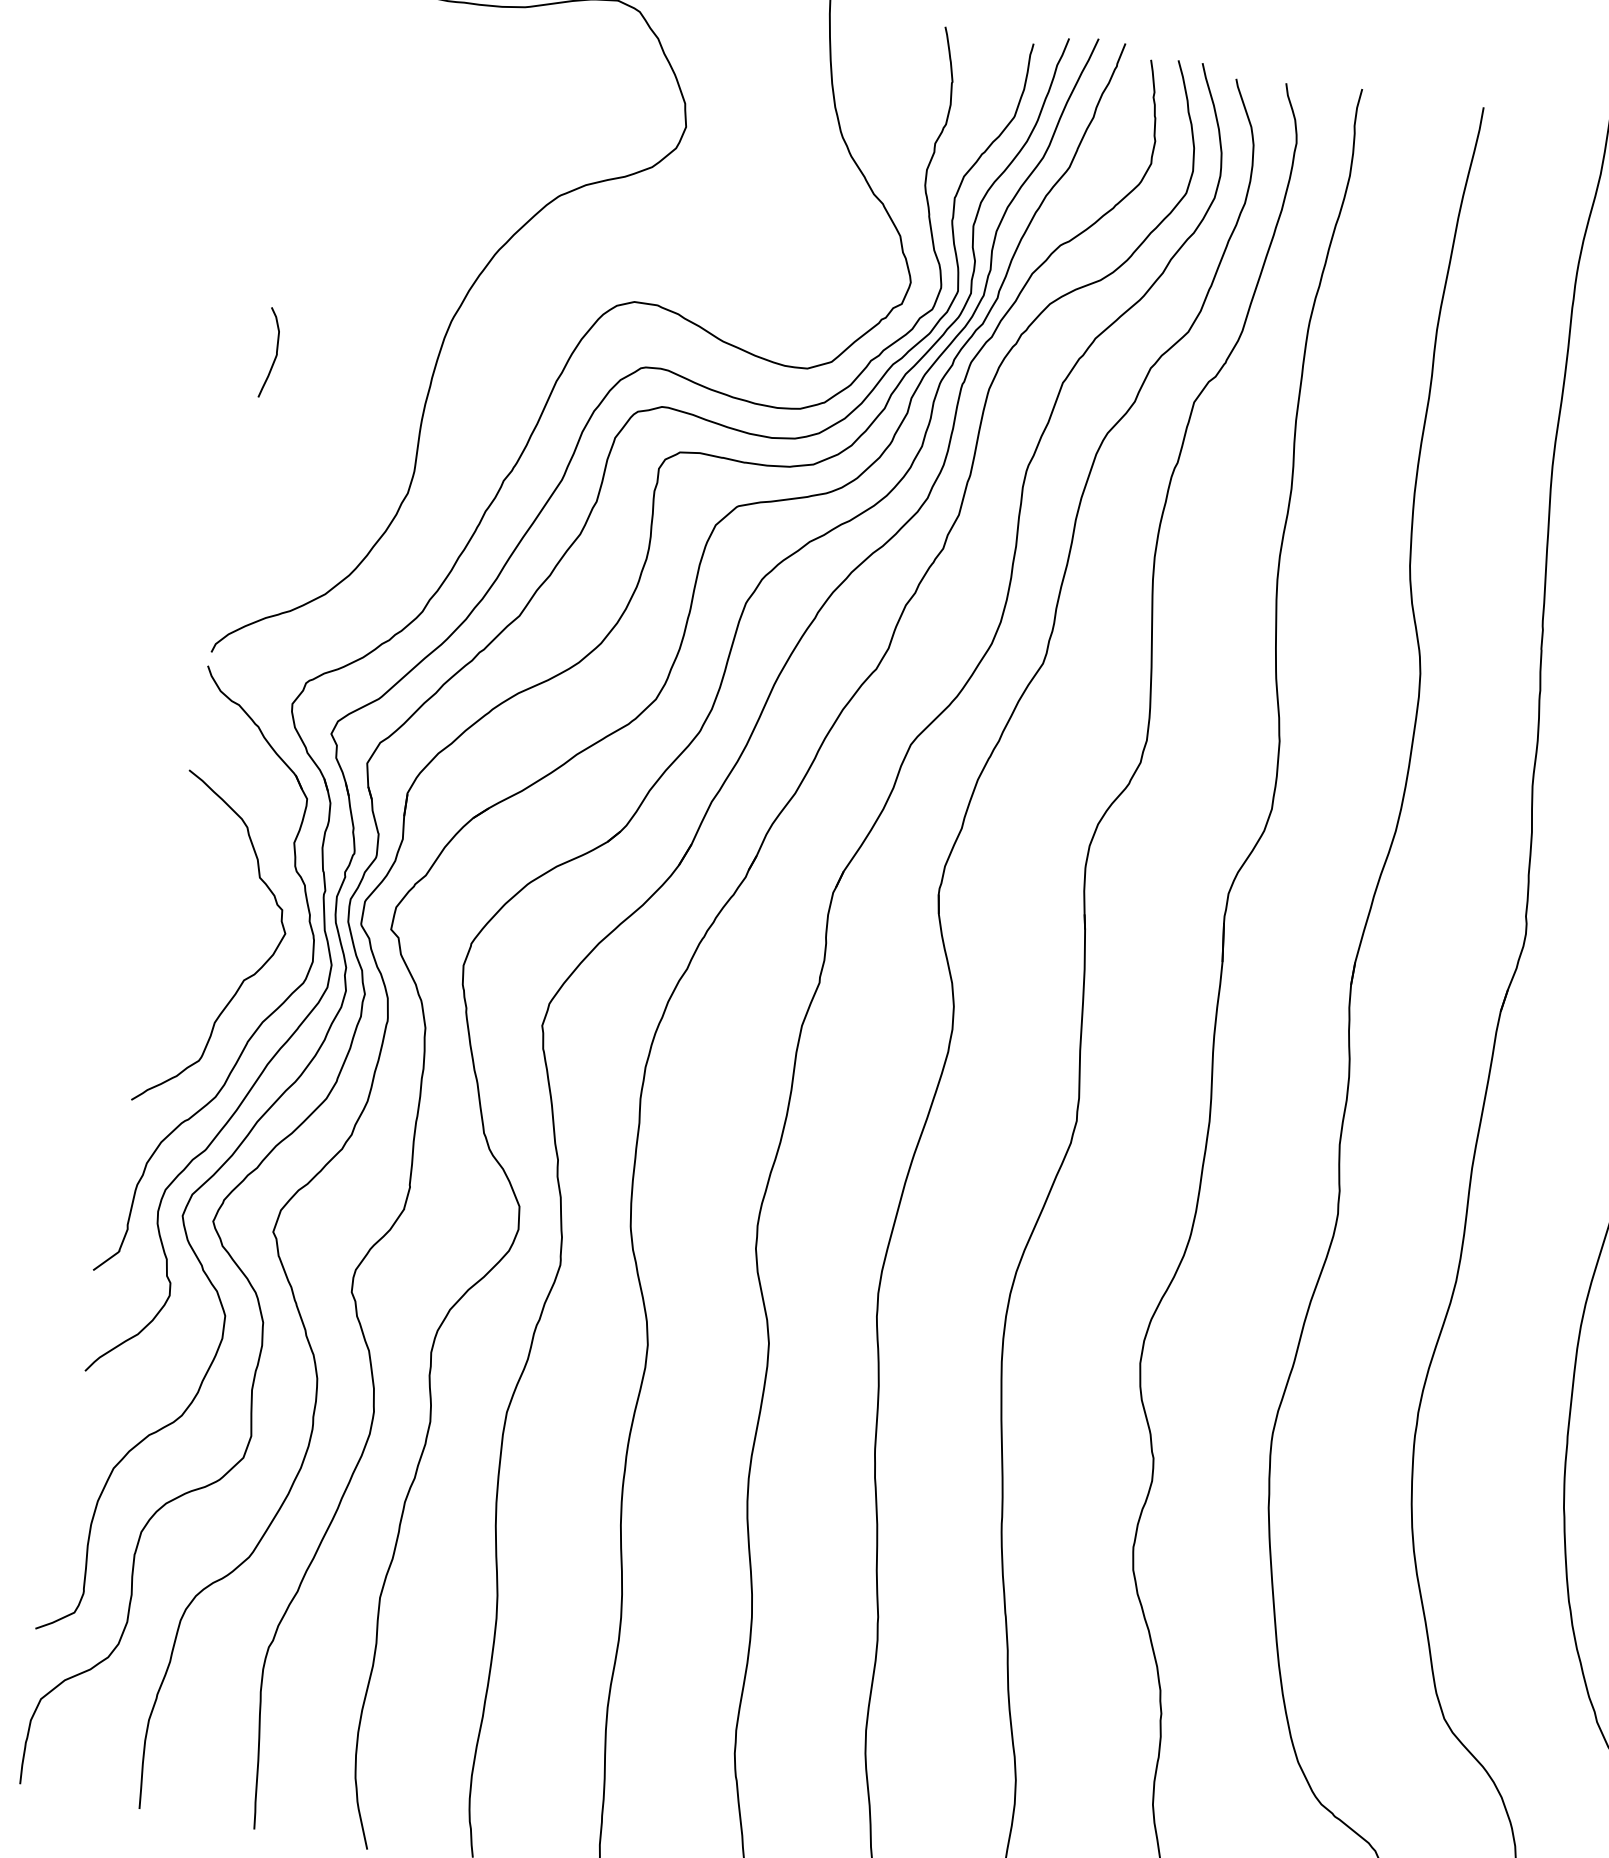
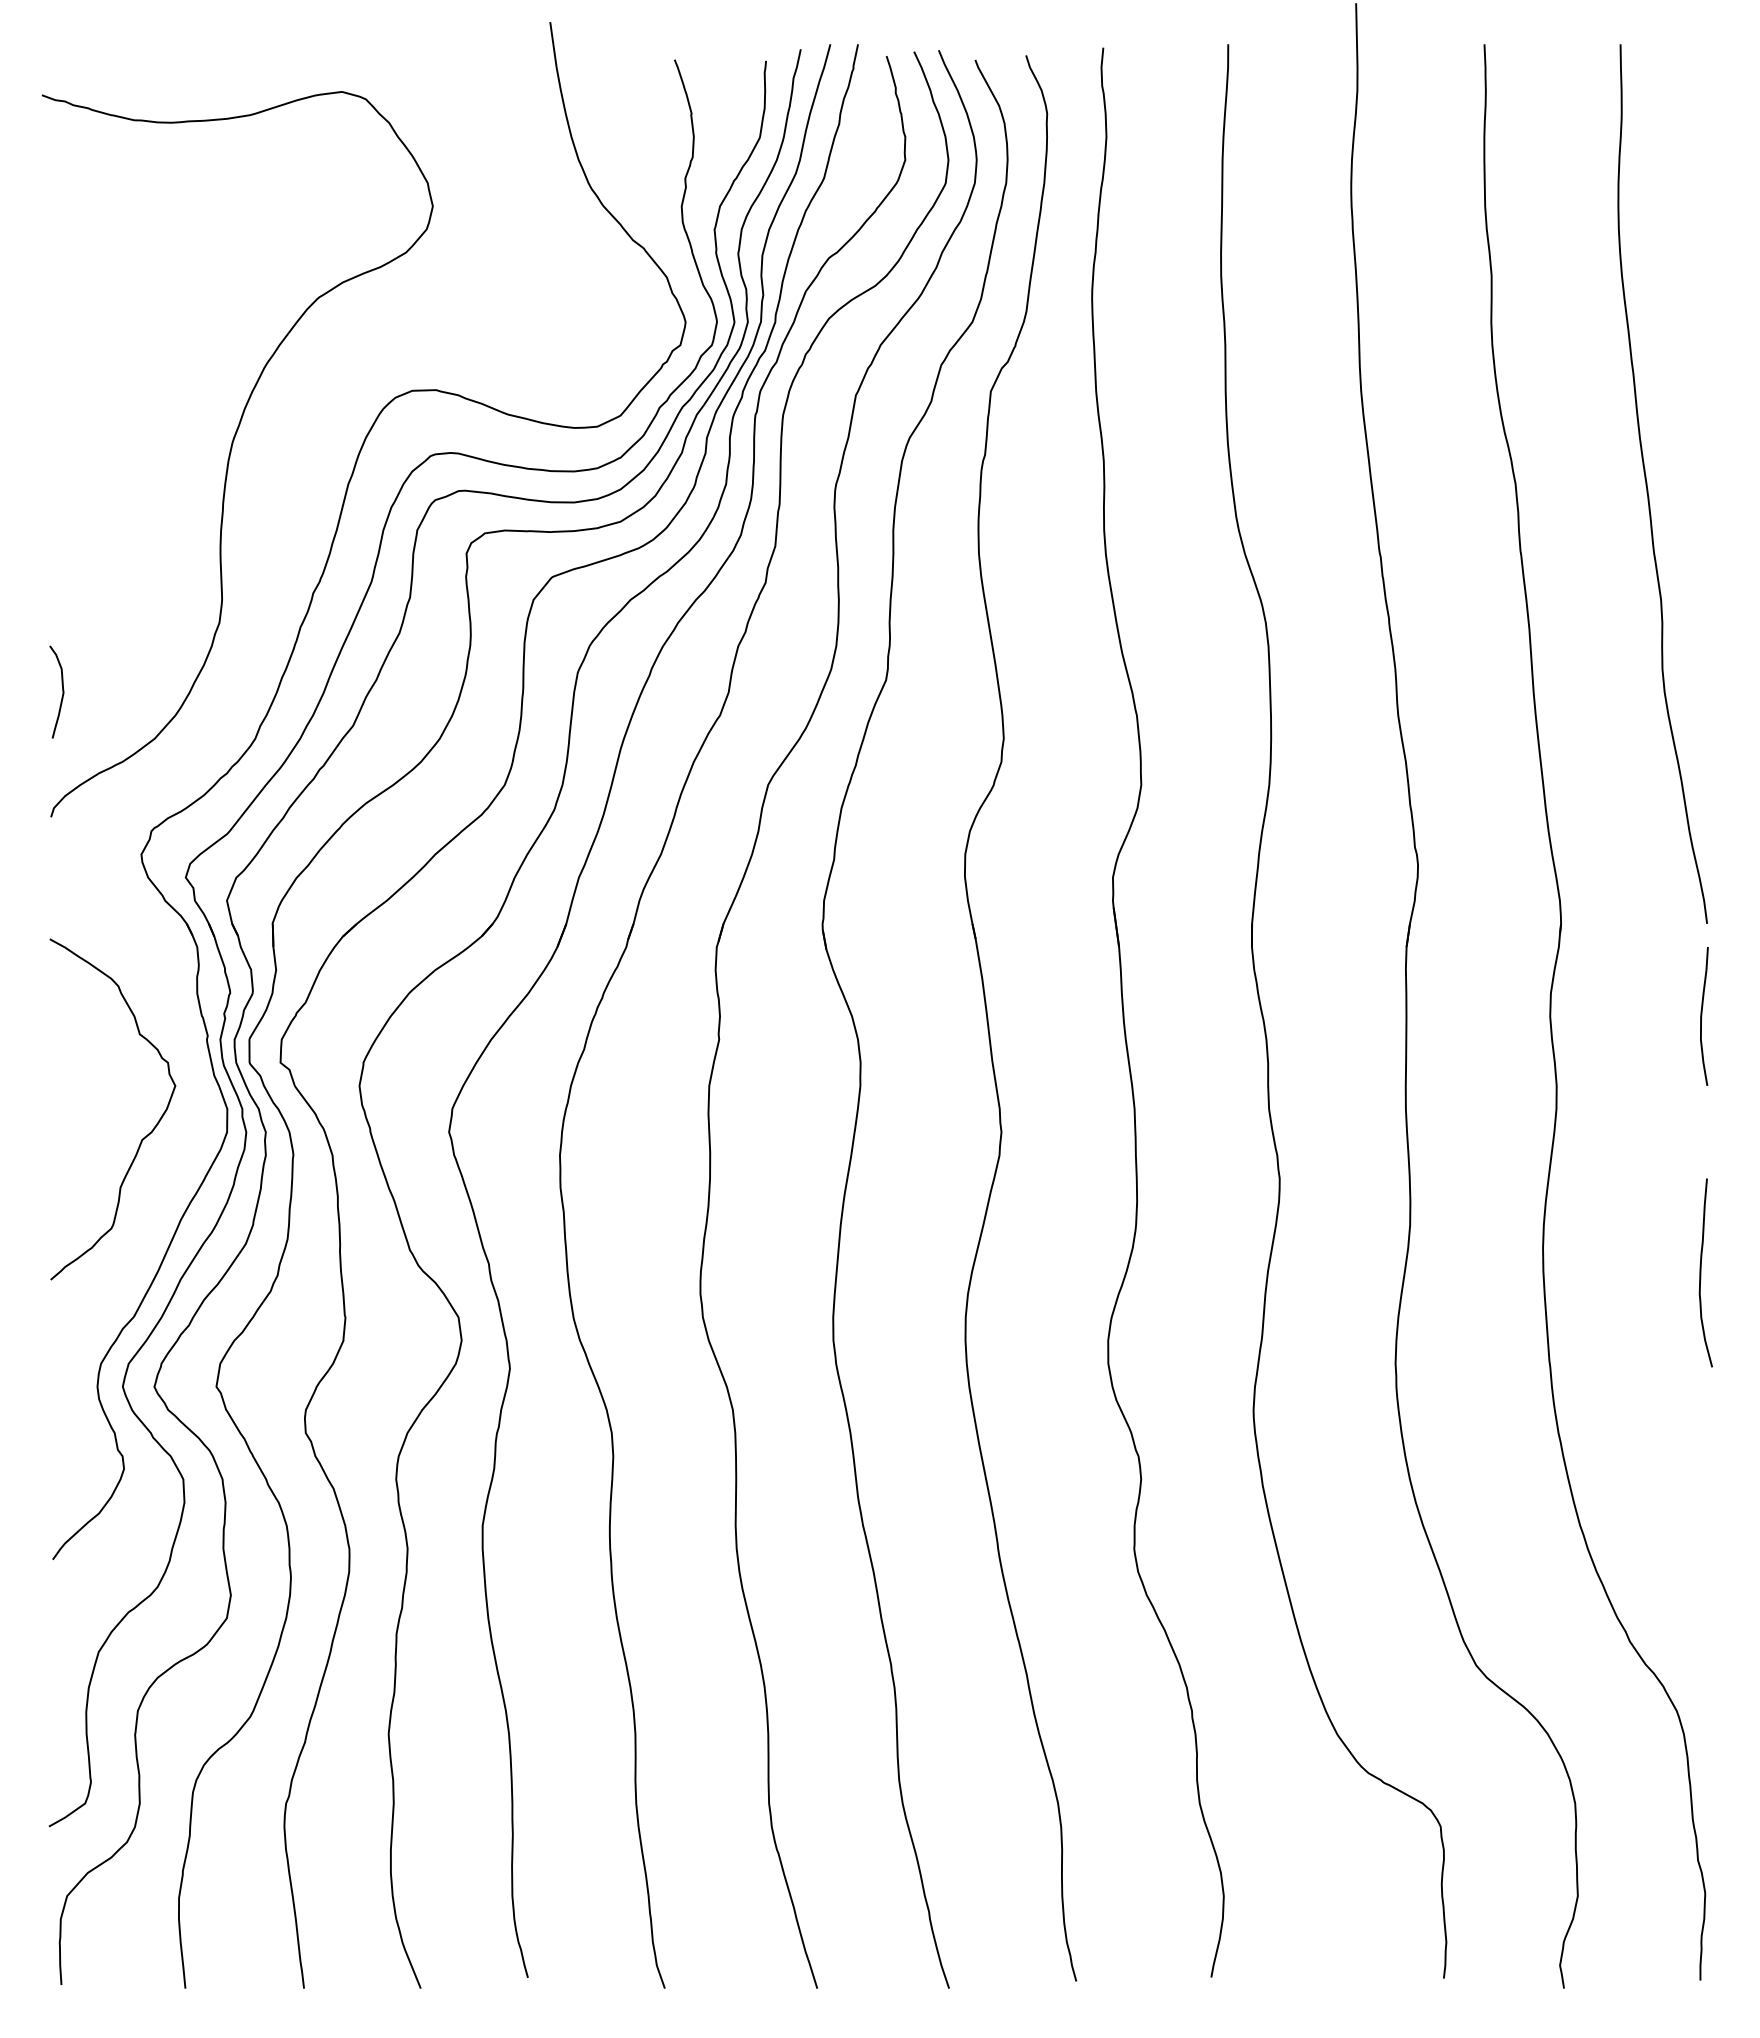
curve: (276, 353) -> (62, 691), moved
part: (263, 1020) -> (168, 1176), removed

